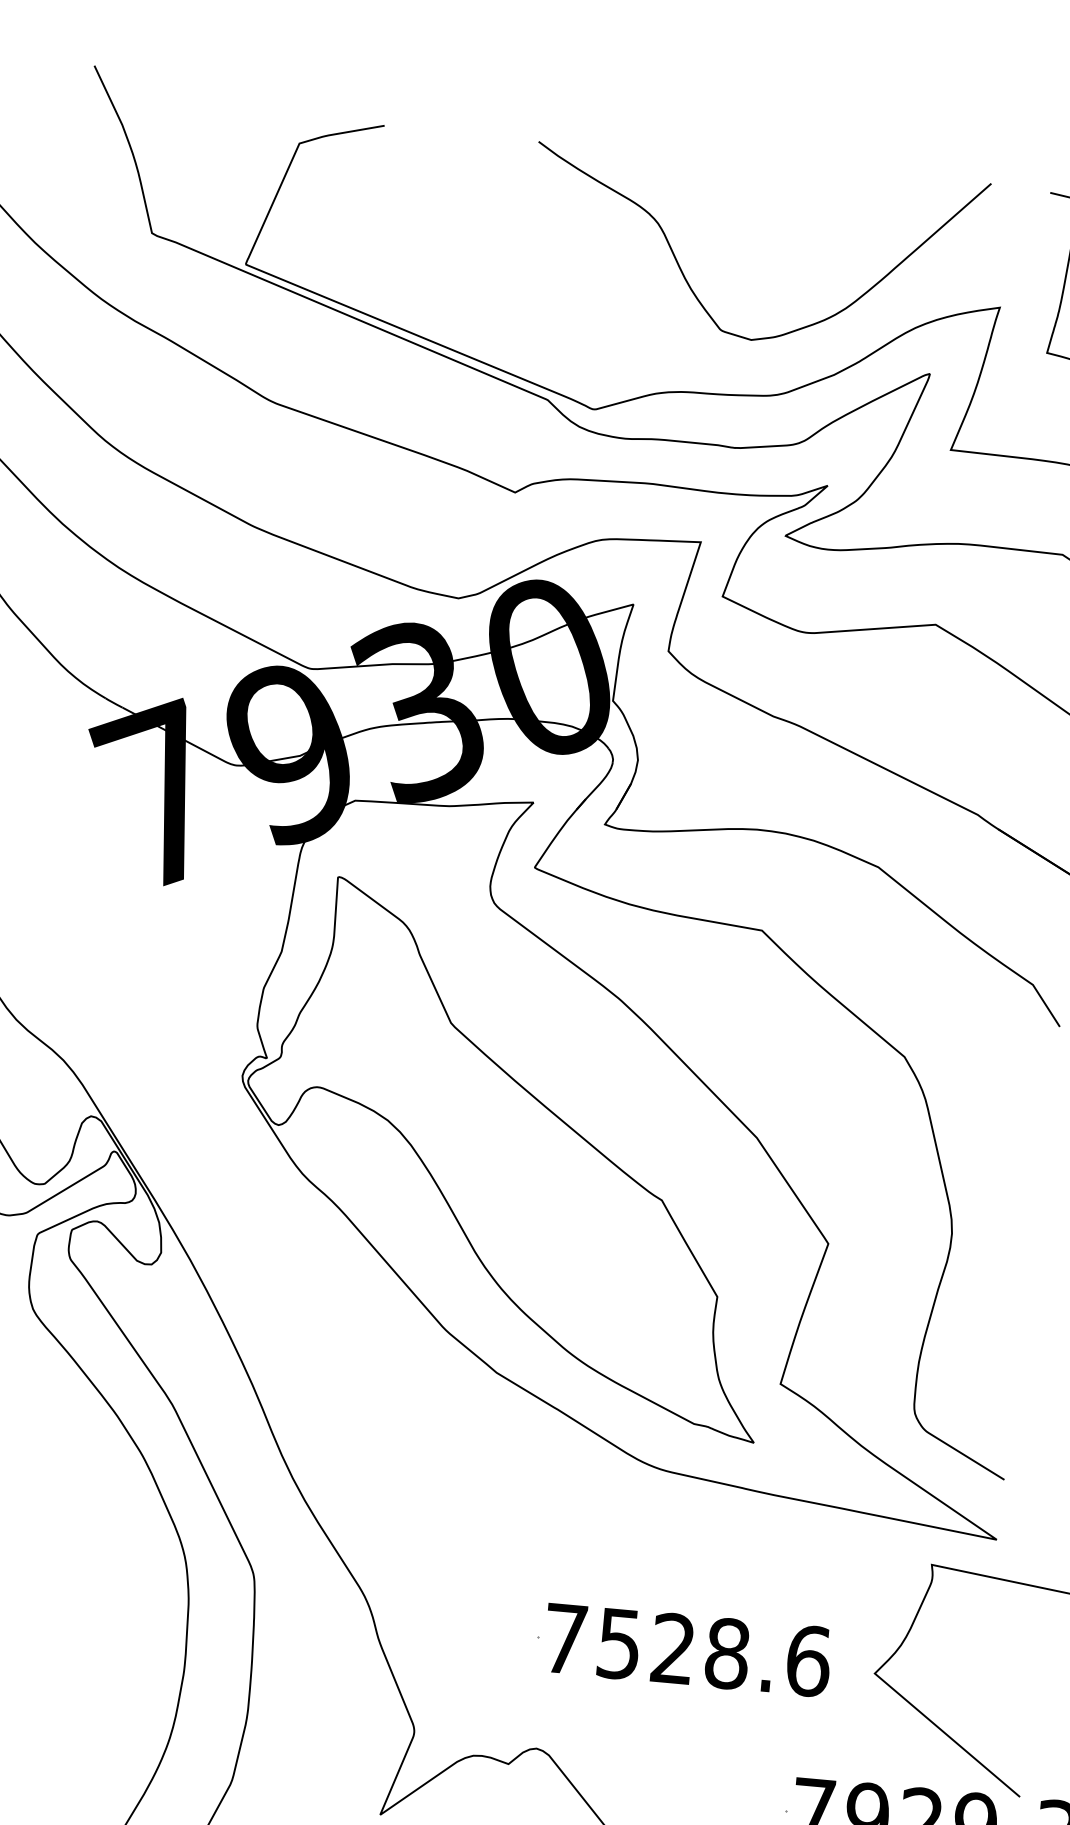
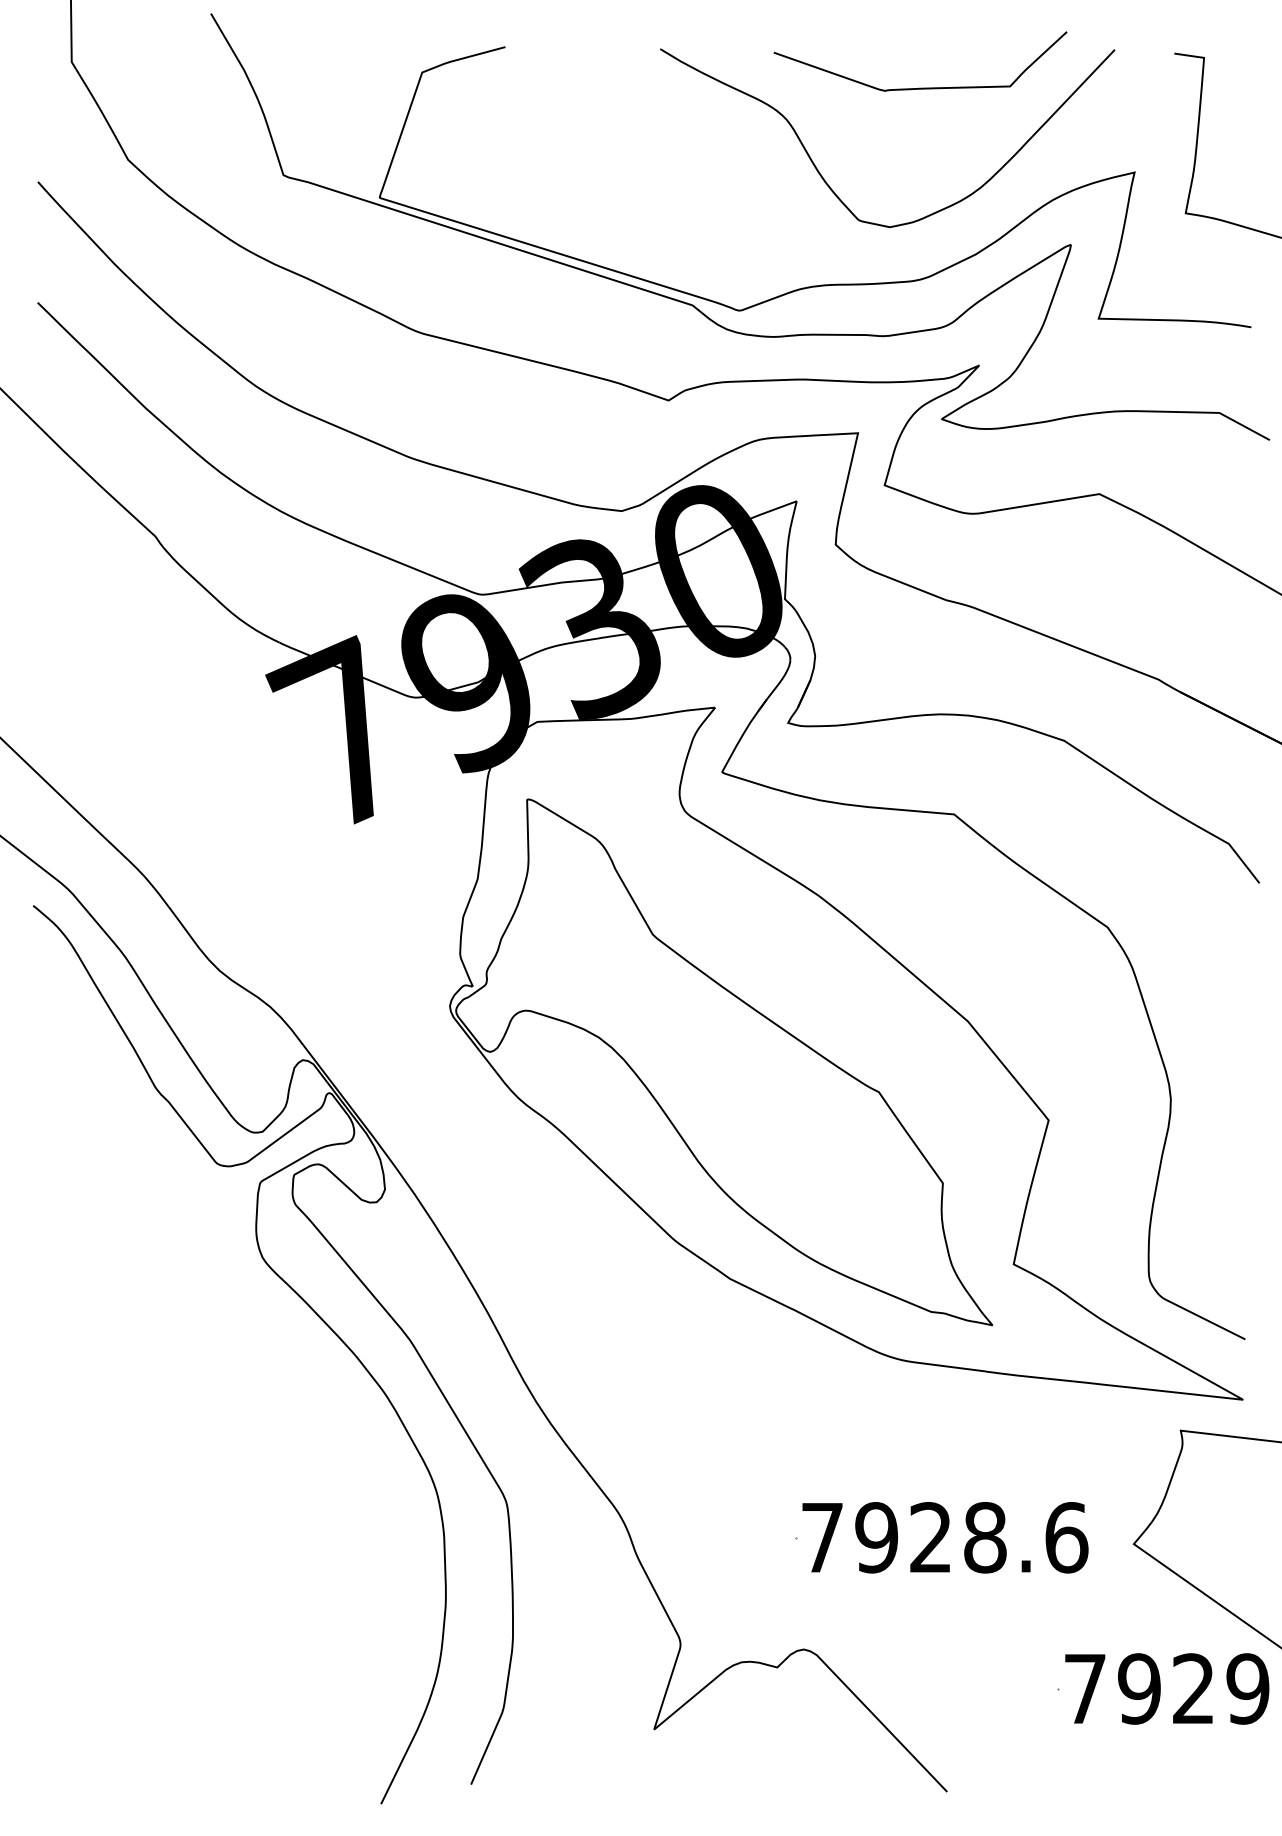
curve: (794, 203) -> (920, 87), added
text: (619, 1643) -> (876, 1537), 7528.6 -> 7928.6

